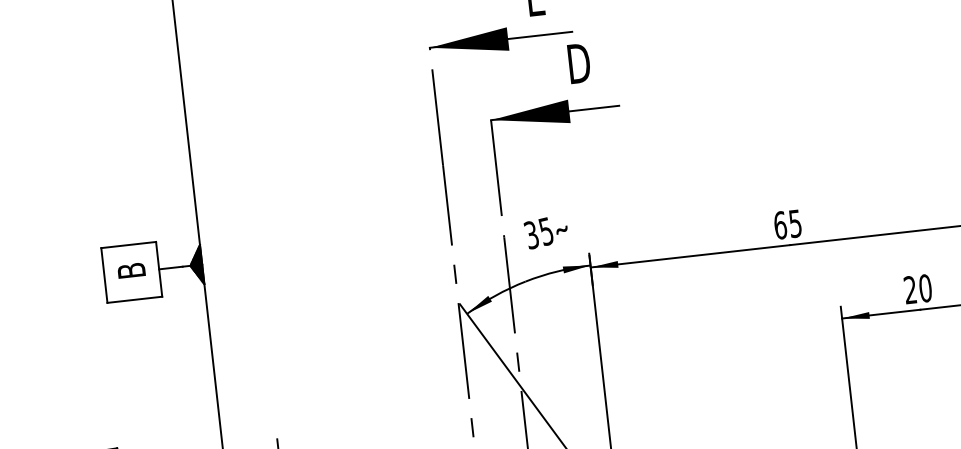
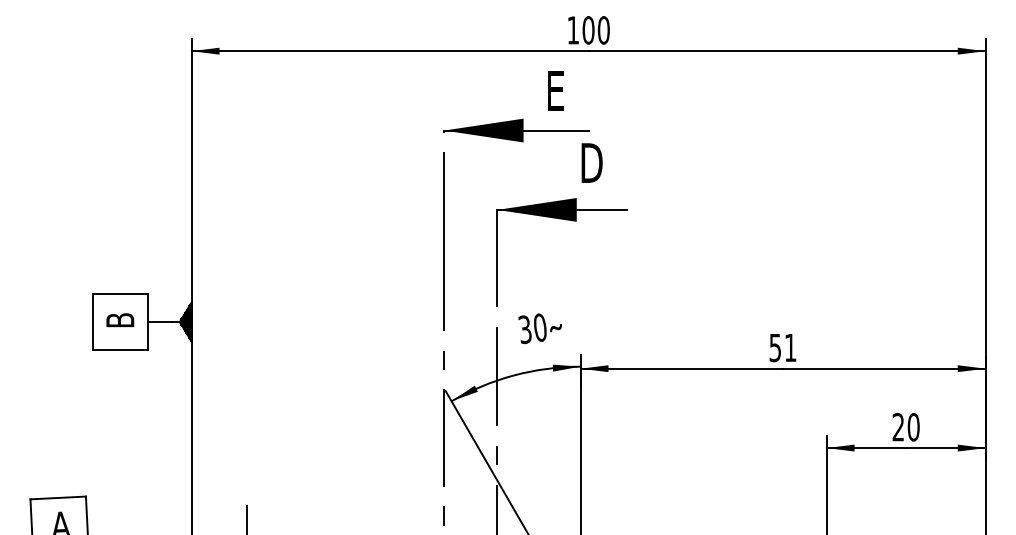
text: (787, 224) -> (782, 347), 65 -> 51
text: (545, 231) -> (539, 327), 35 -> 30

